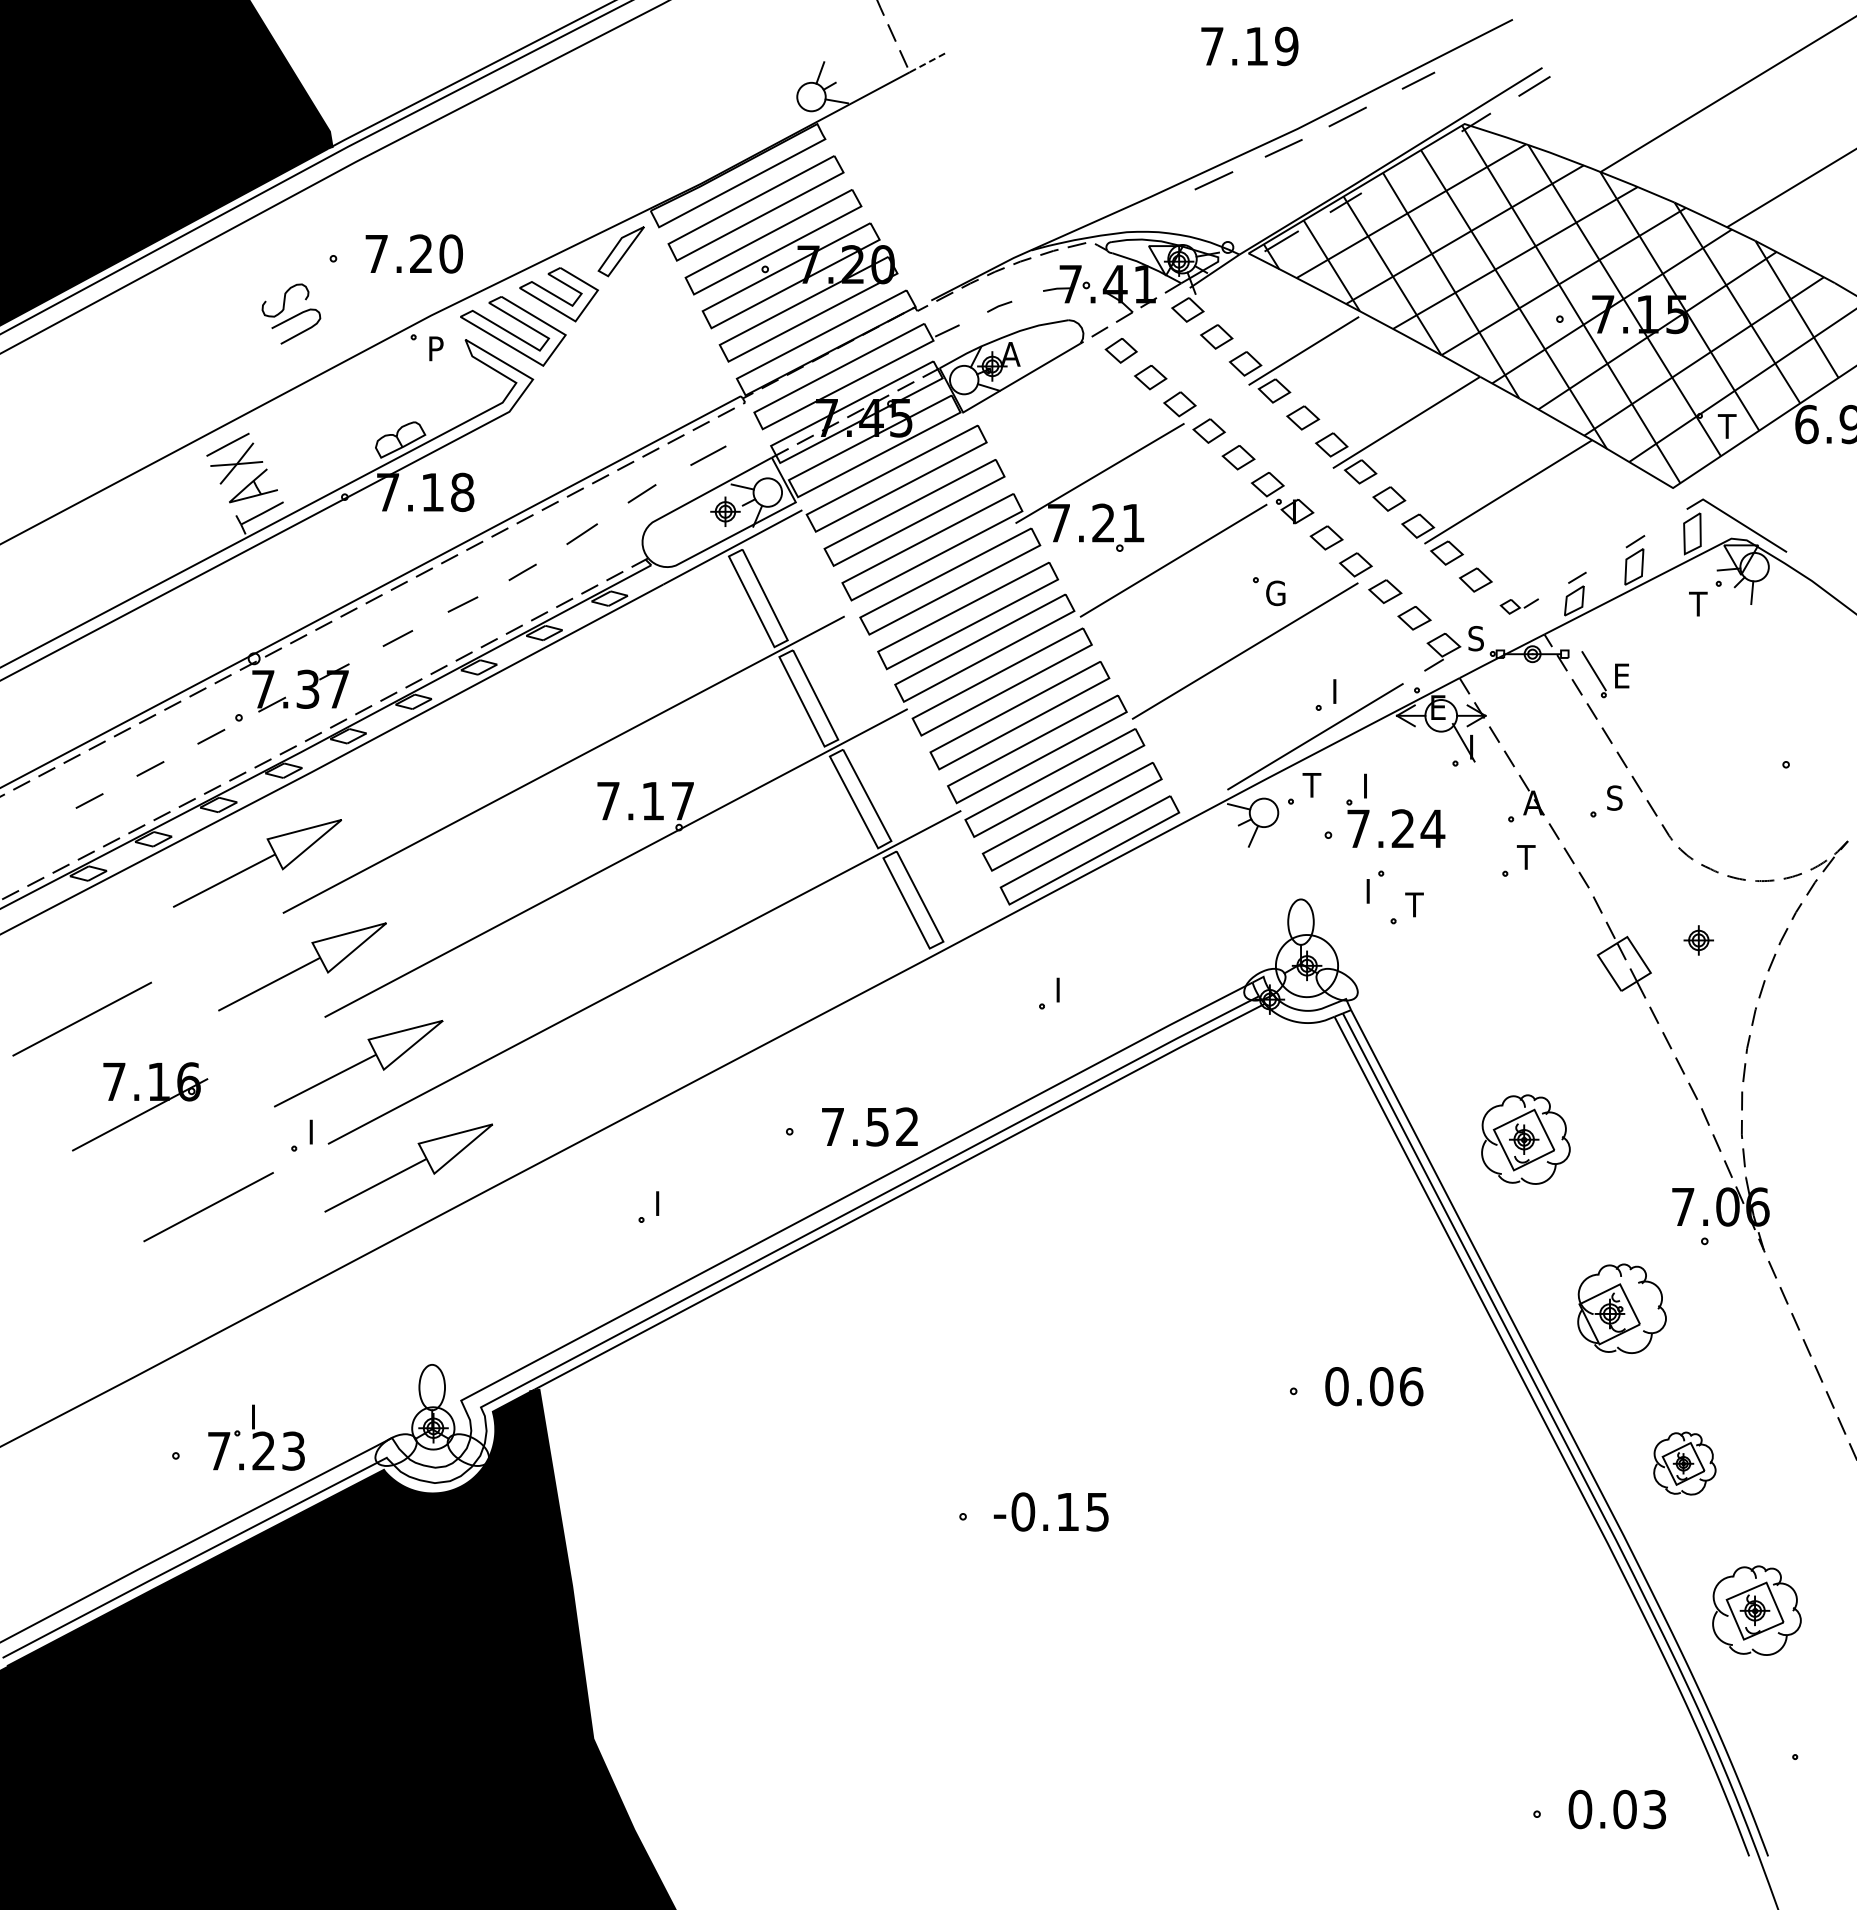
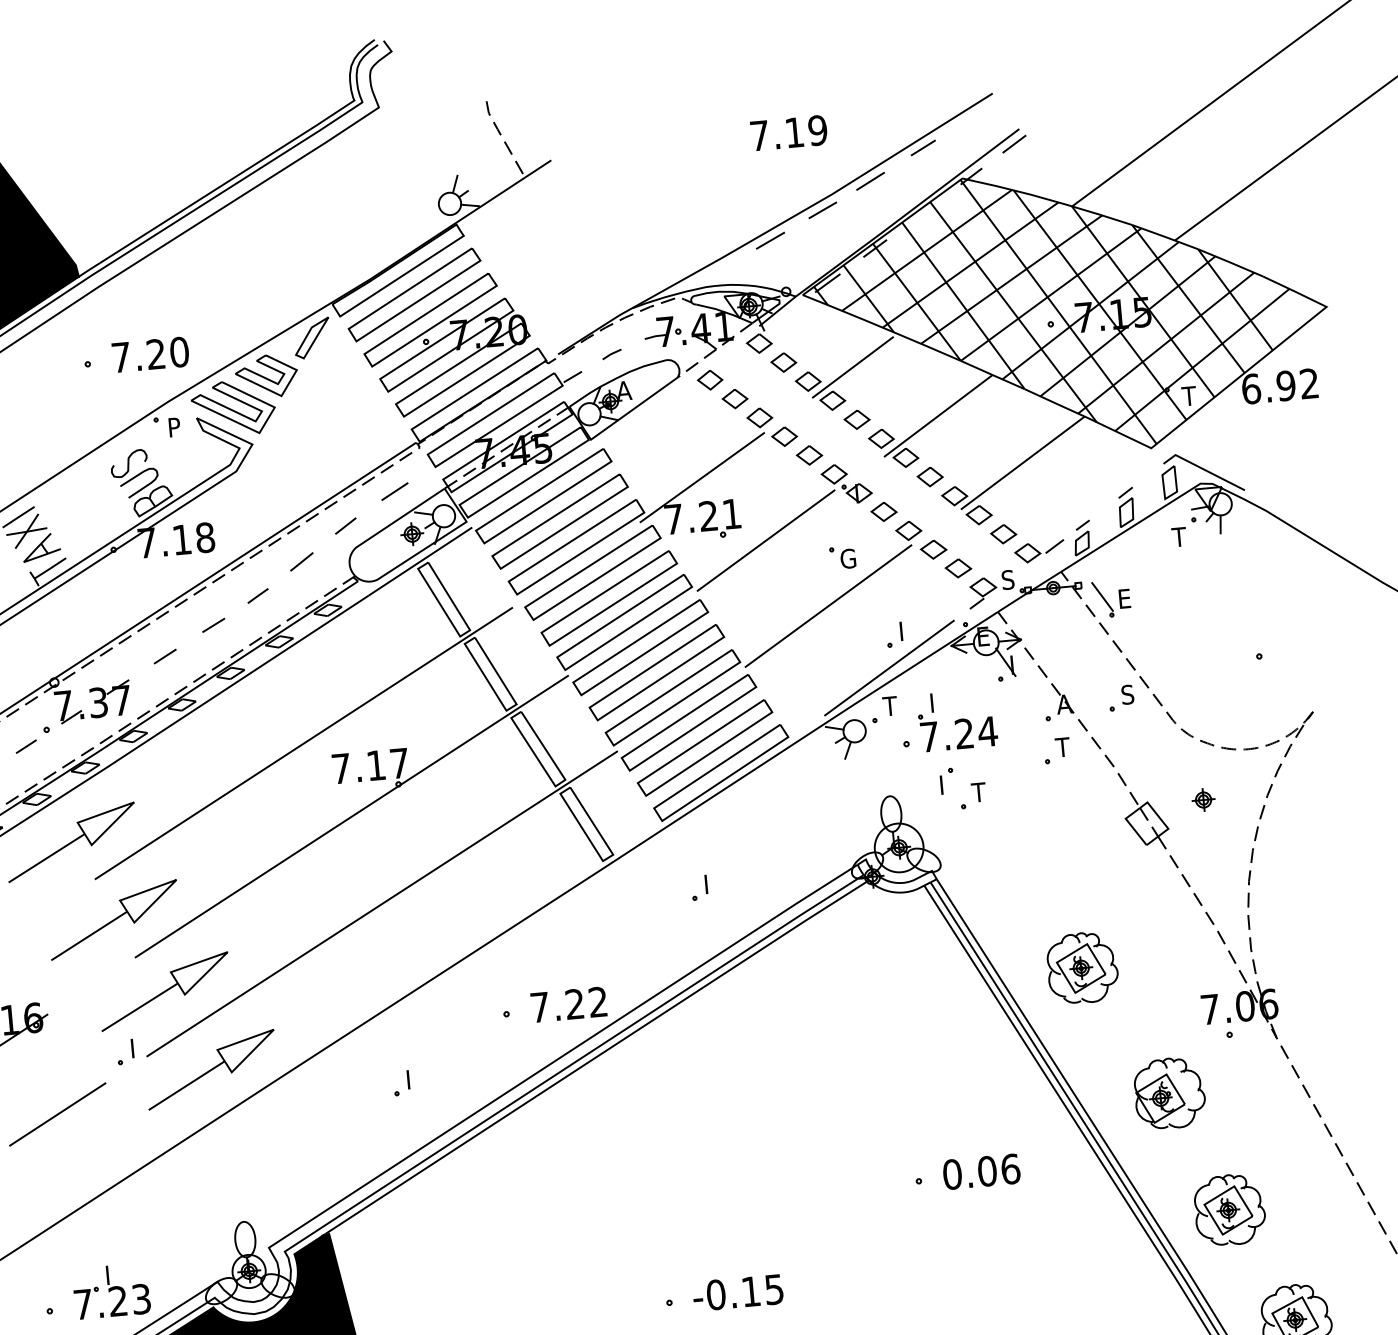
line: (927, 62) -> (538, 168), dashed -> solid
part: (291, 313) -> (134, 473), moved
part: (1519, 606) -> (1039, 551), size x1.67
text: (877, 1126) -> (574, 1003), 7.52 -> 7.22
part: (1684, 1463) -> (1229, 1209), size x1.43

